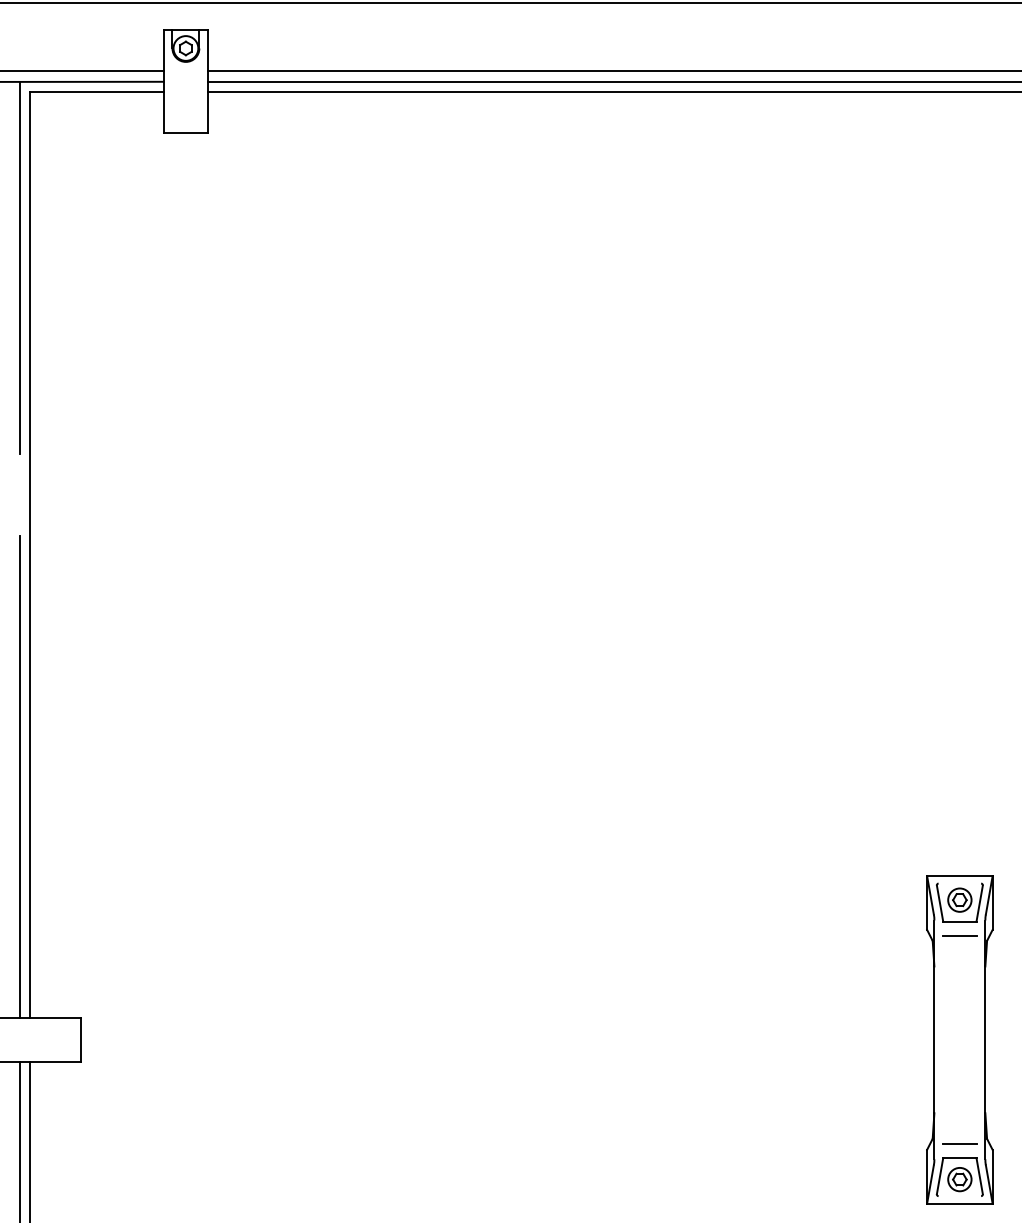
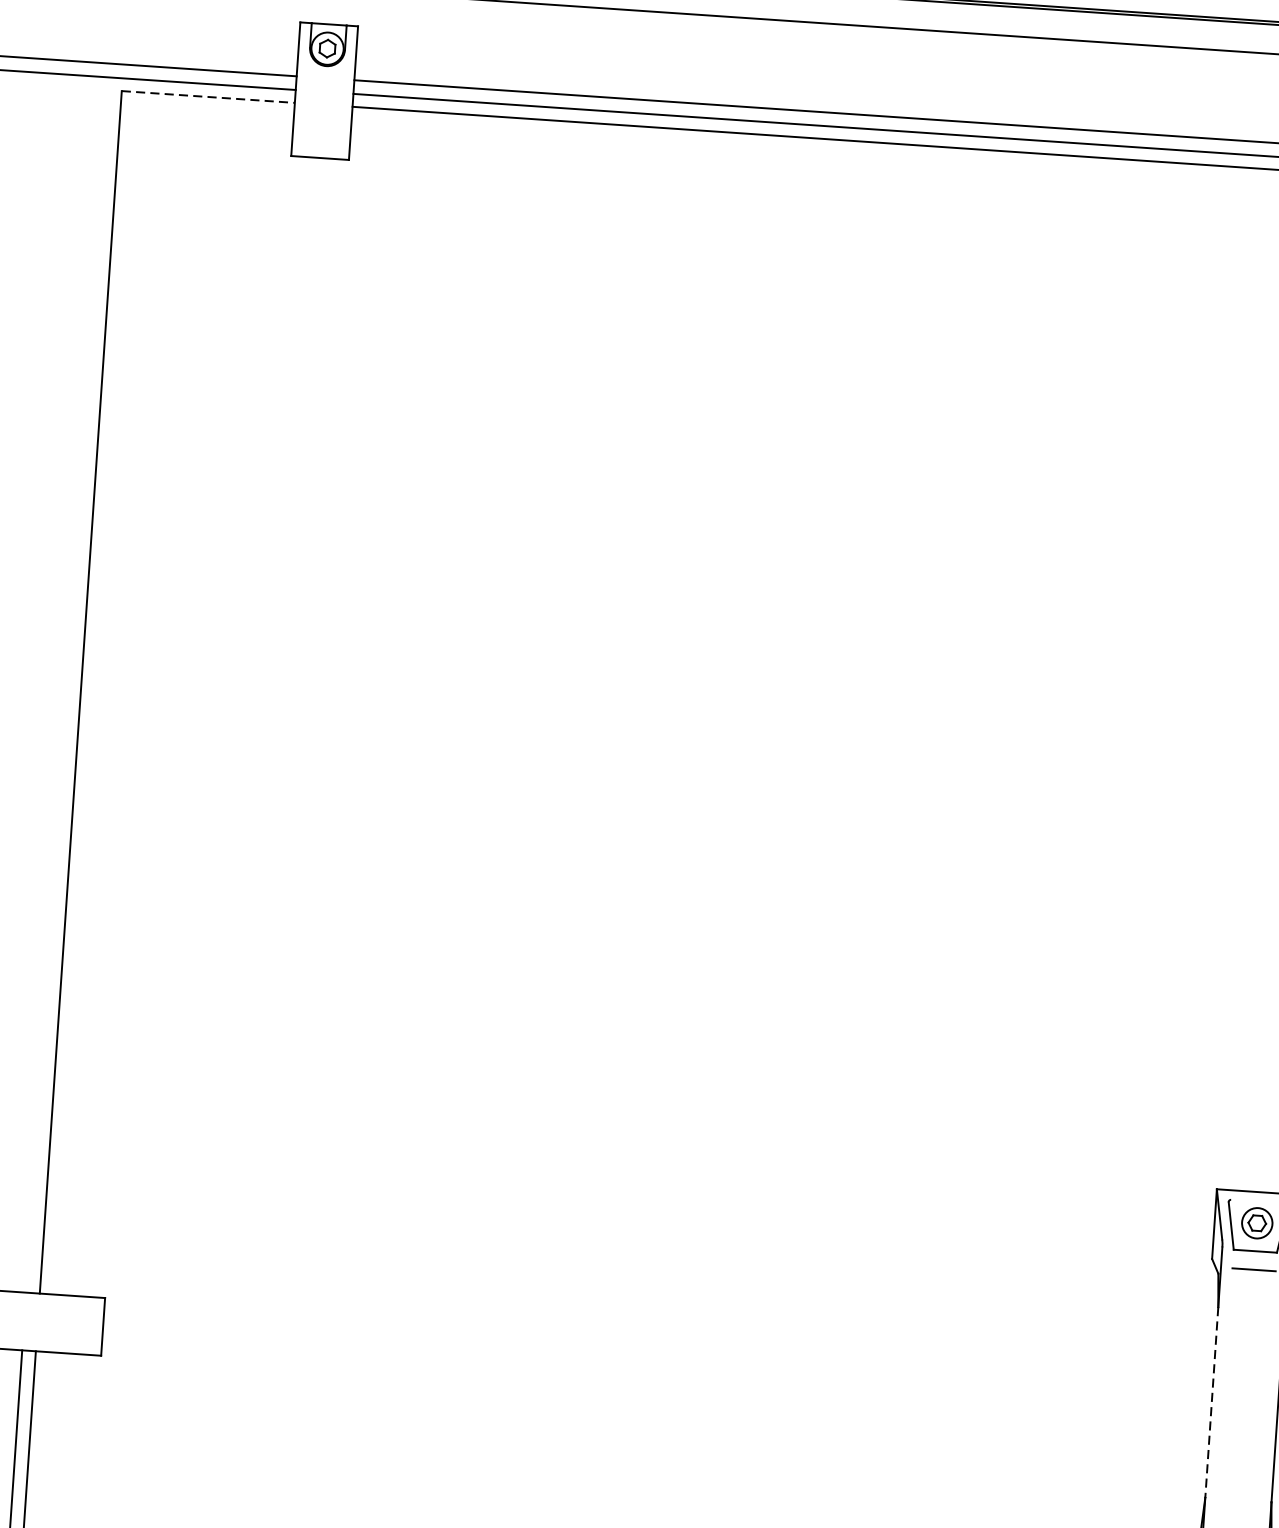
line: (97, 91) -> (208, 96), solid -> dashed
line: (19, 267) -> (92, 318), removed
line: (19, 776) -> (46, 979), removed
line: (934, 1040) -> (1211, 1403), solid -> dashed

